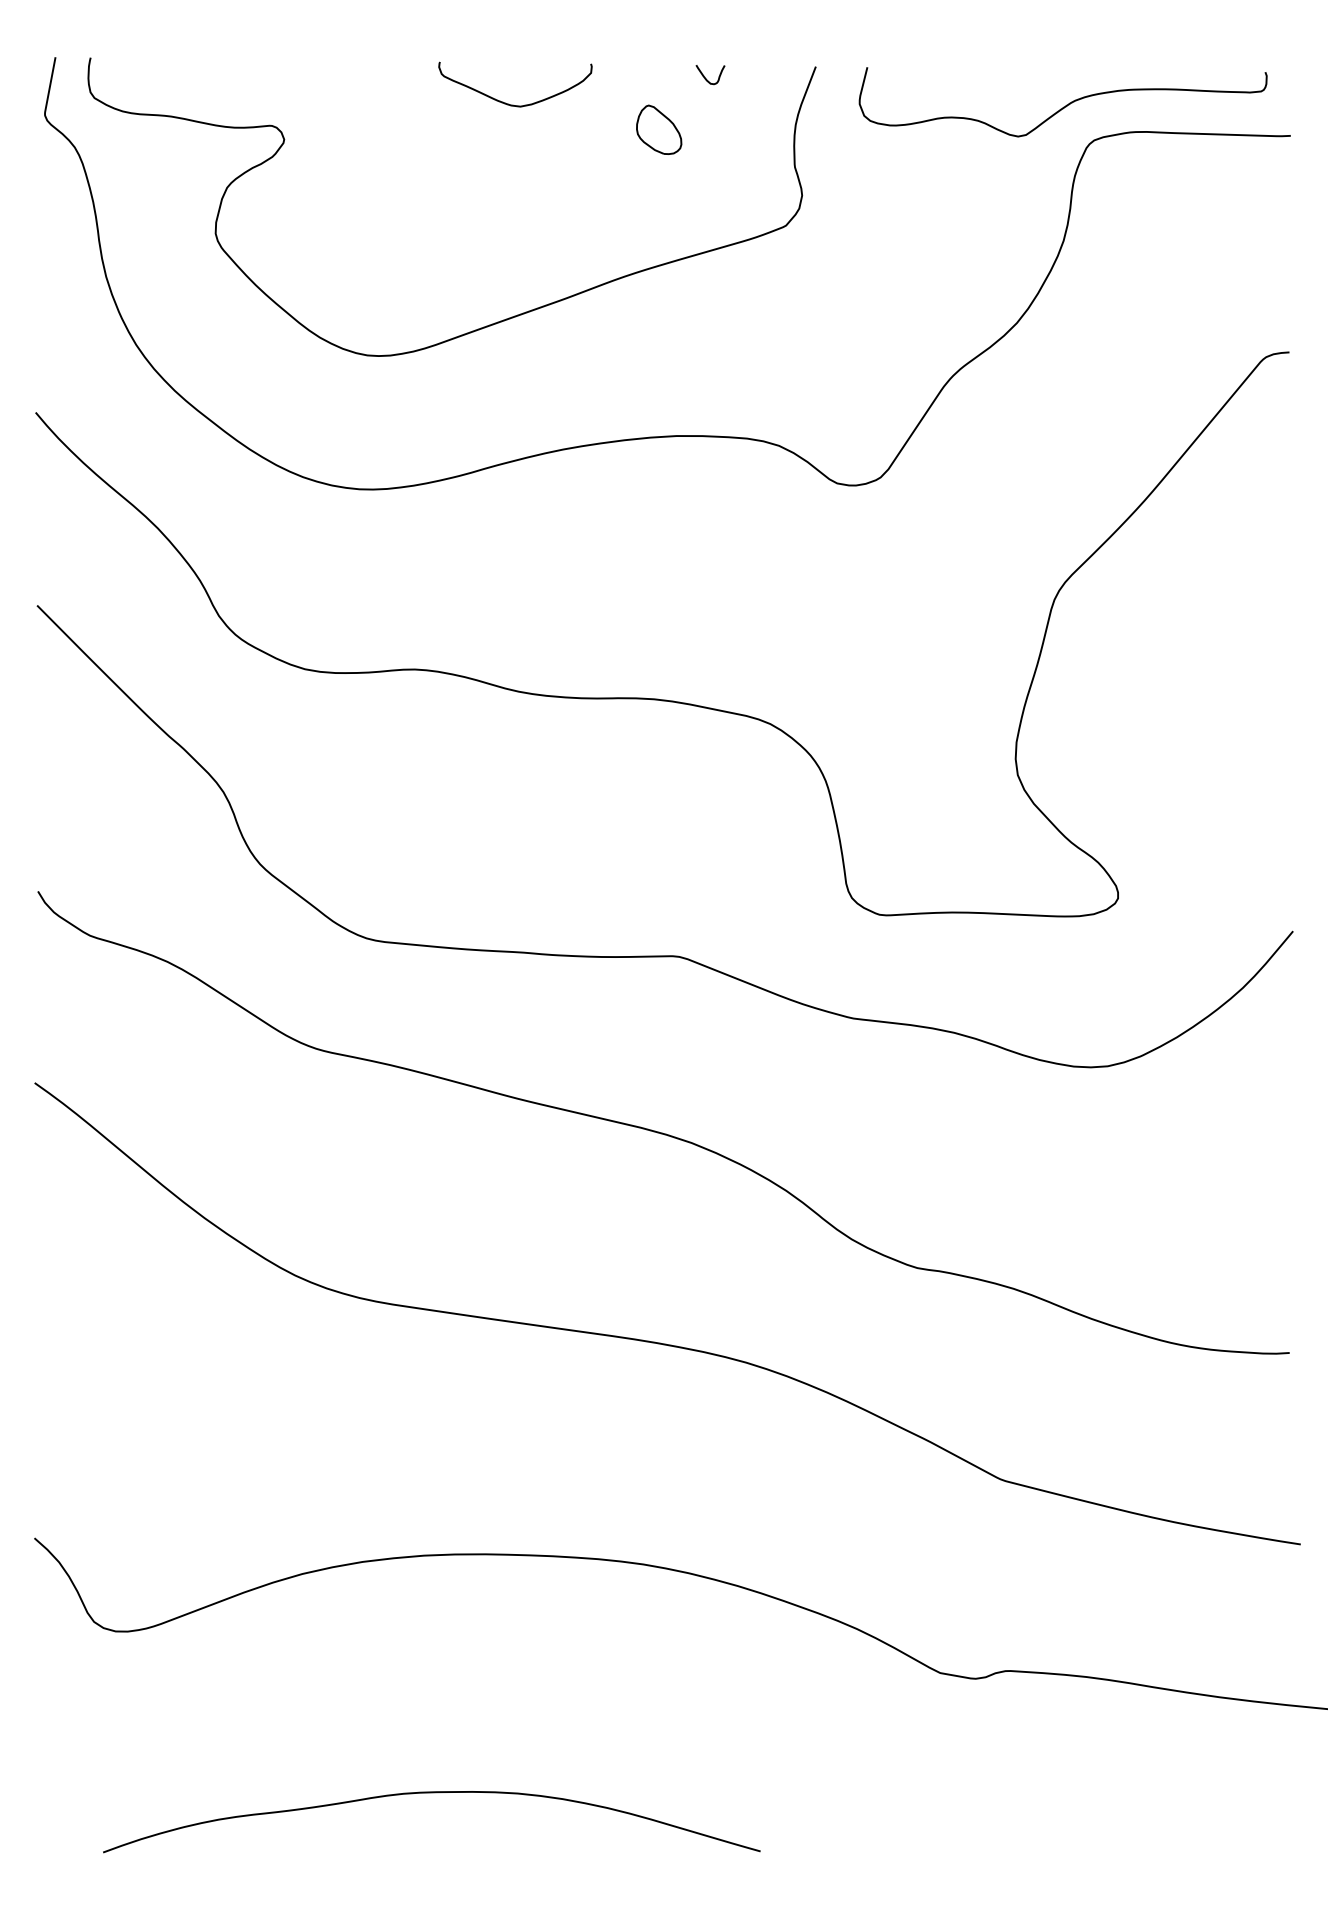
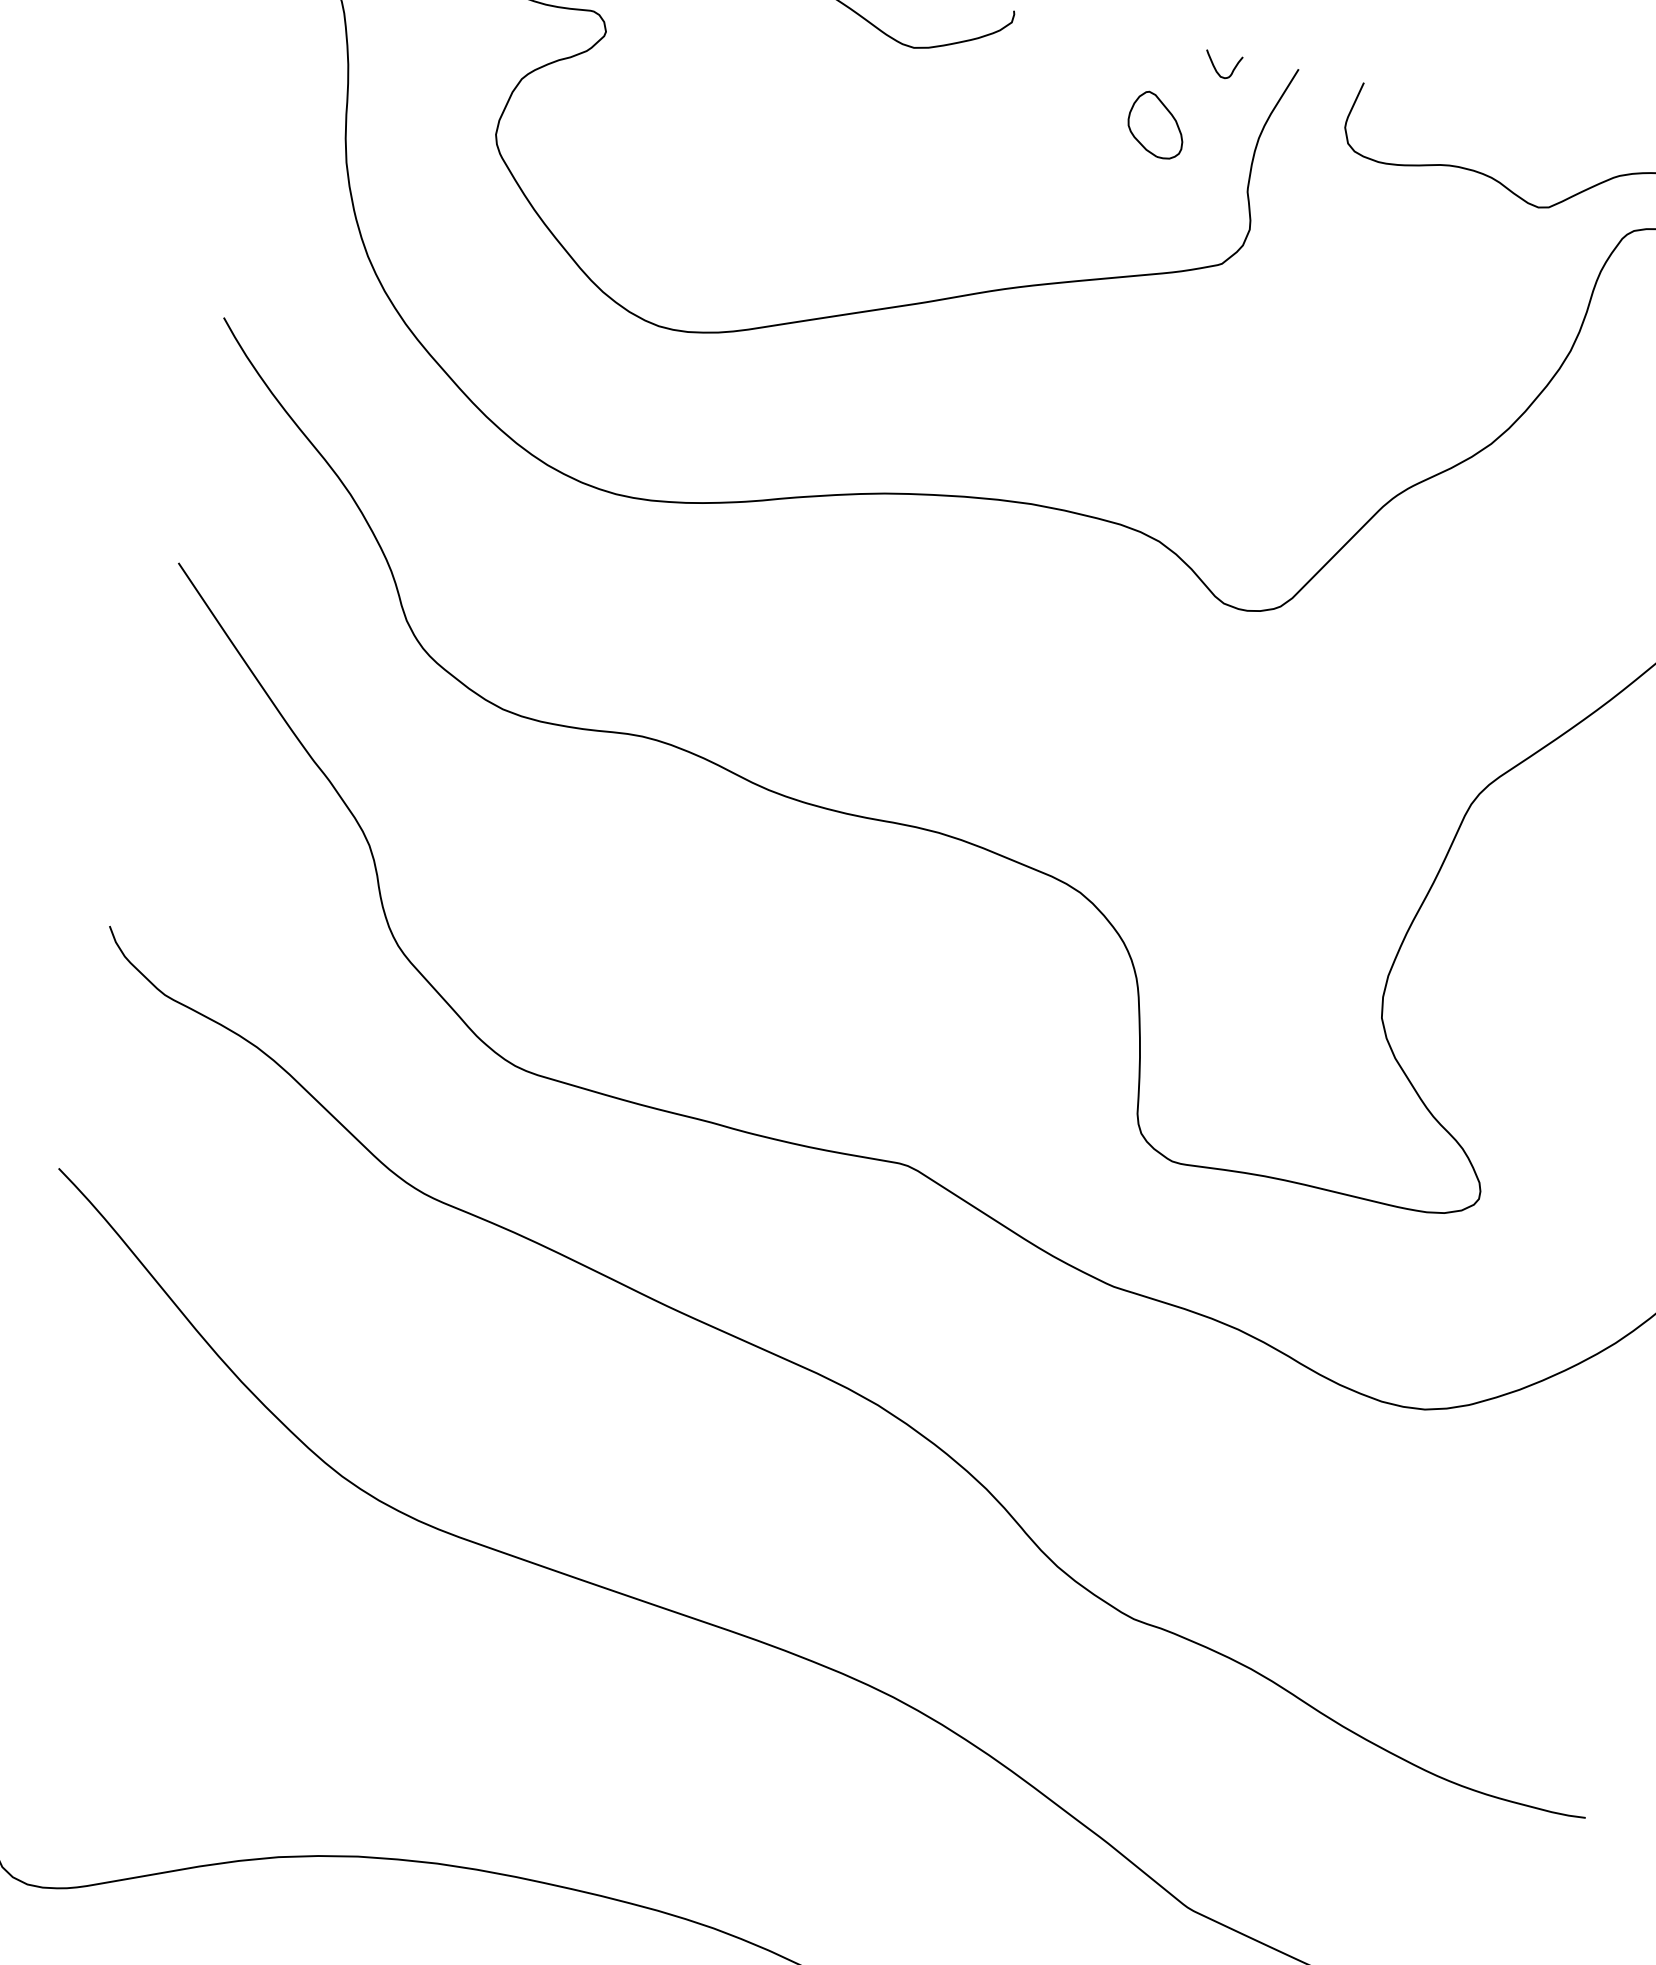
curve: (706, 78) -> (1216, 69), moved
part: (659, 129) -> (1157, 124), moved

